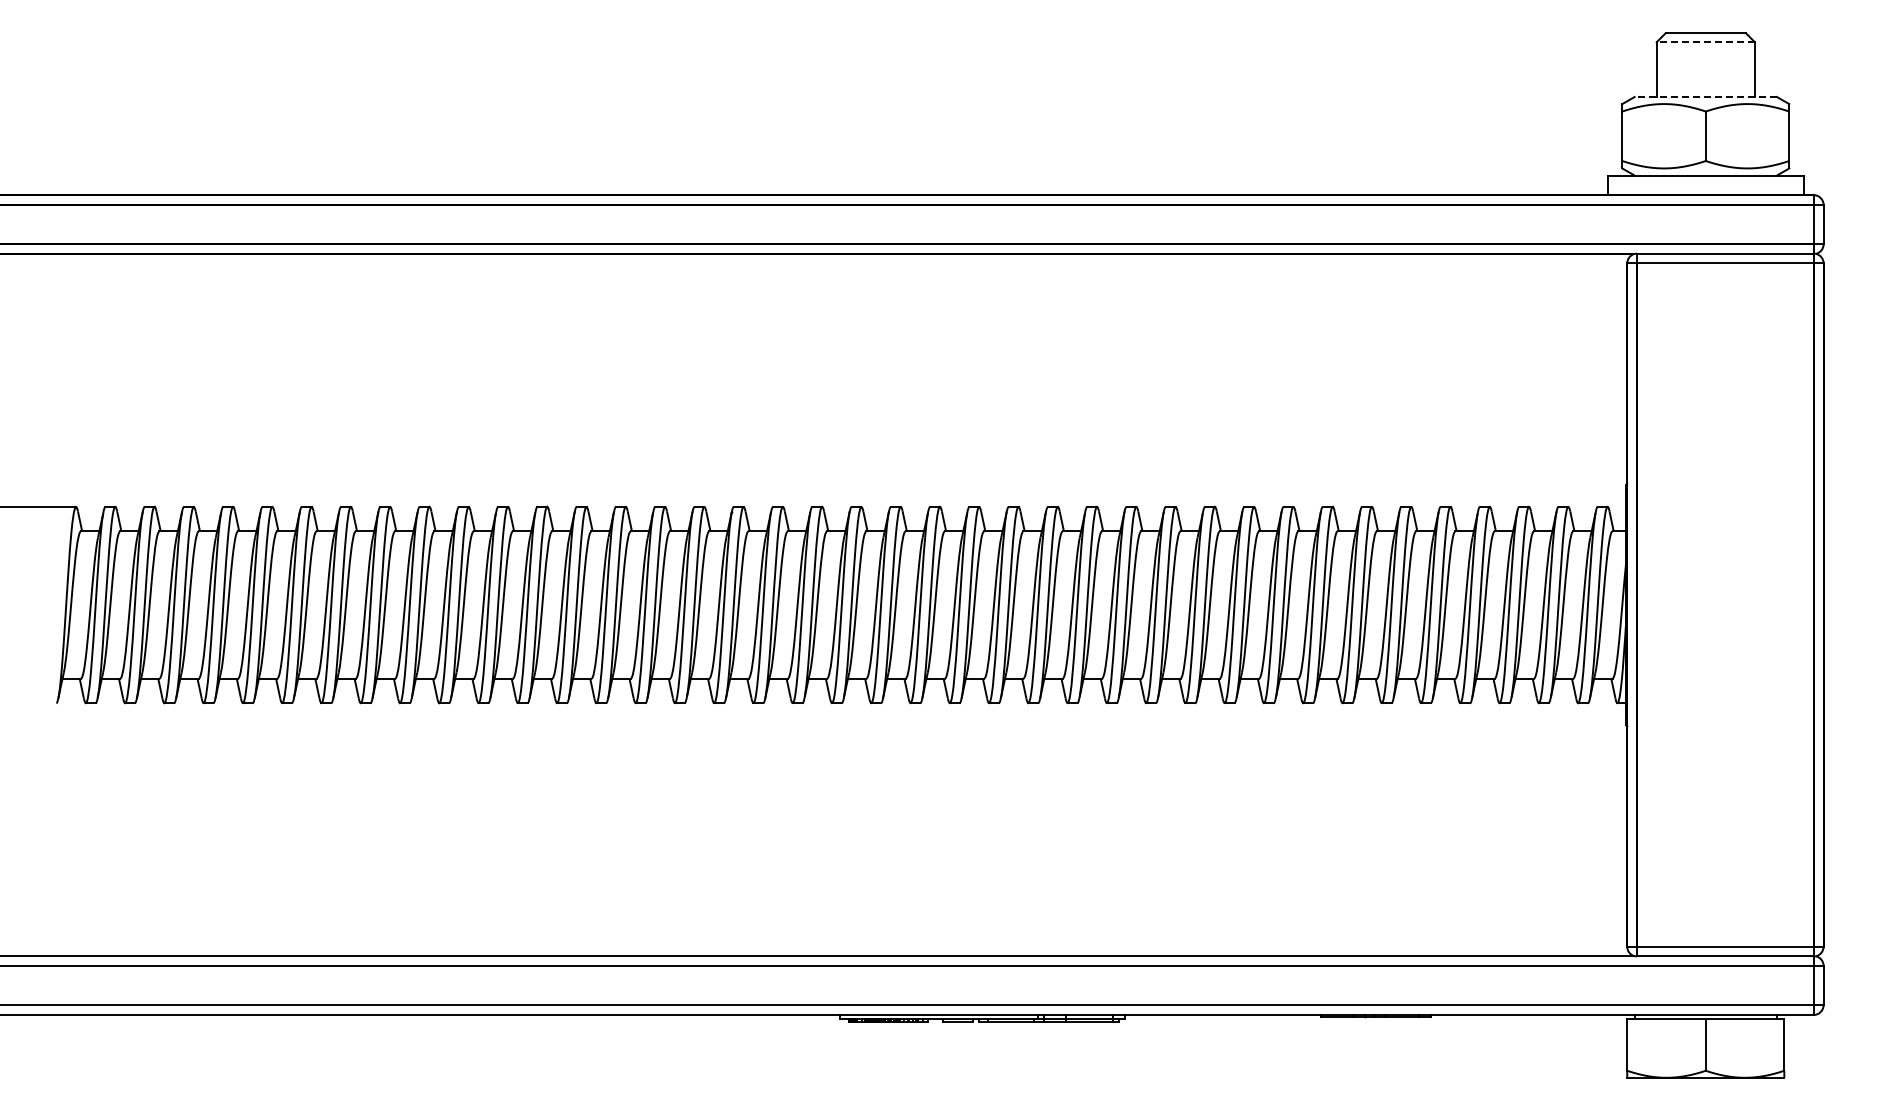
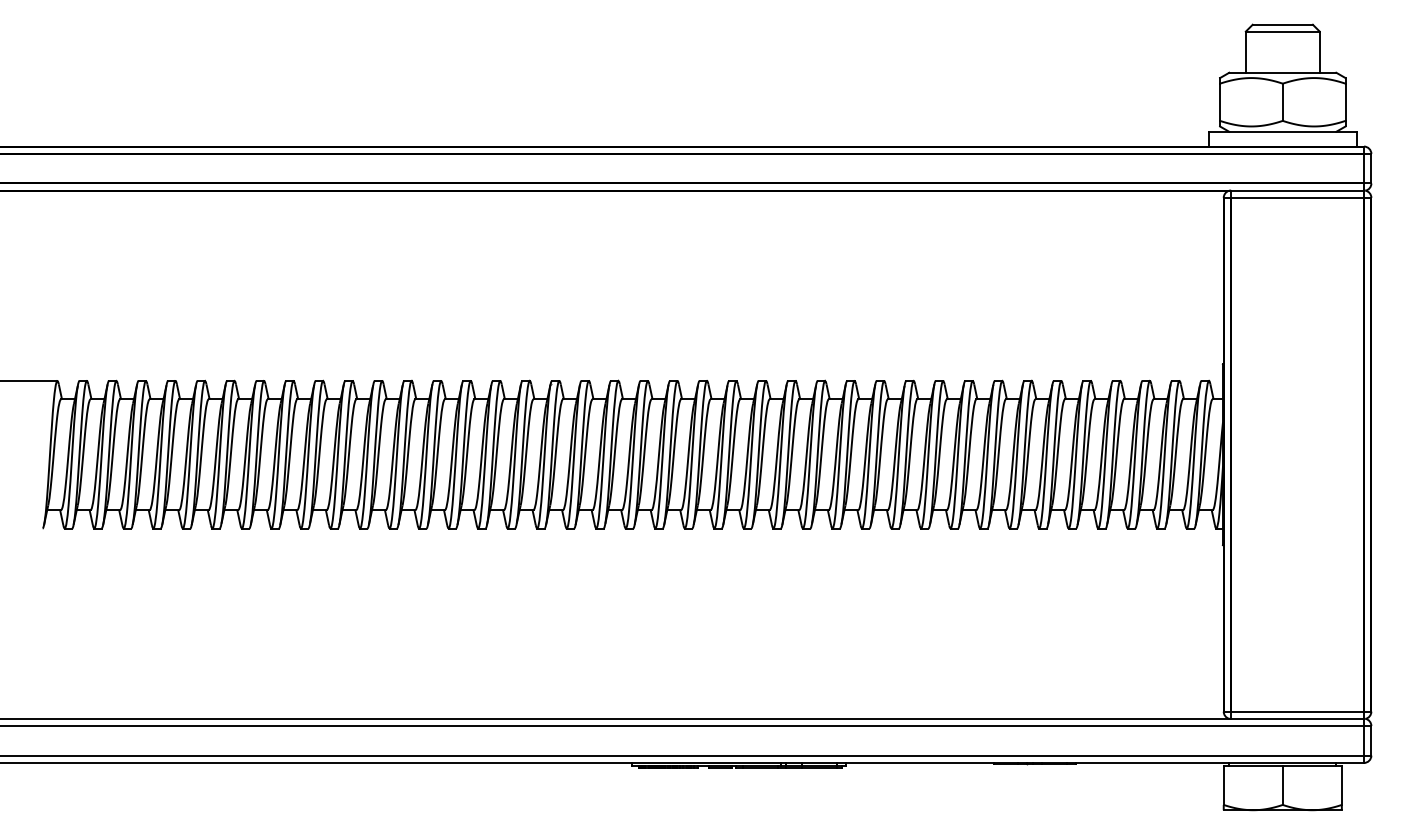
line: (1705, 42) -> (1282, 31), dashed -> solid
line: (1705, 97) -> (1282, 73), dashed -> solid

